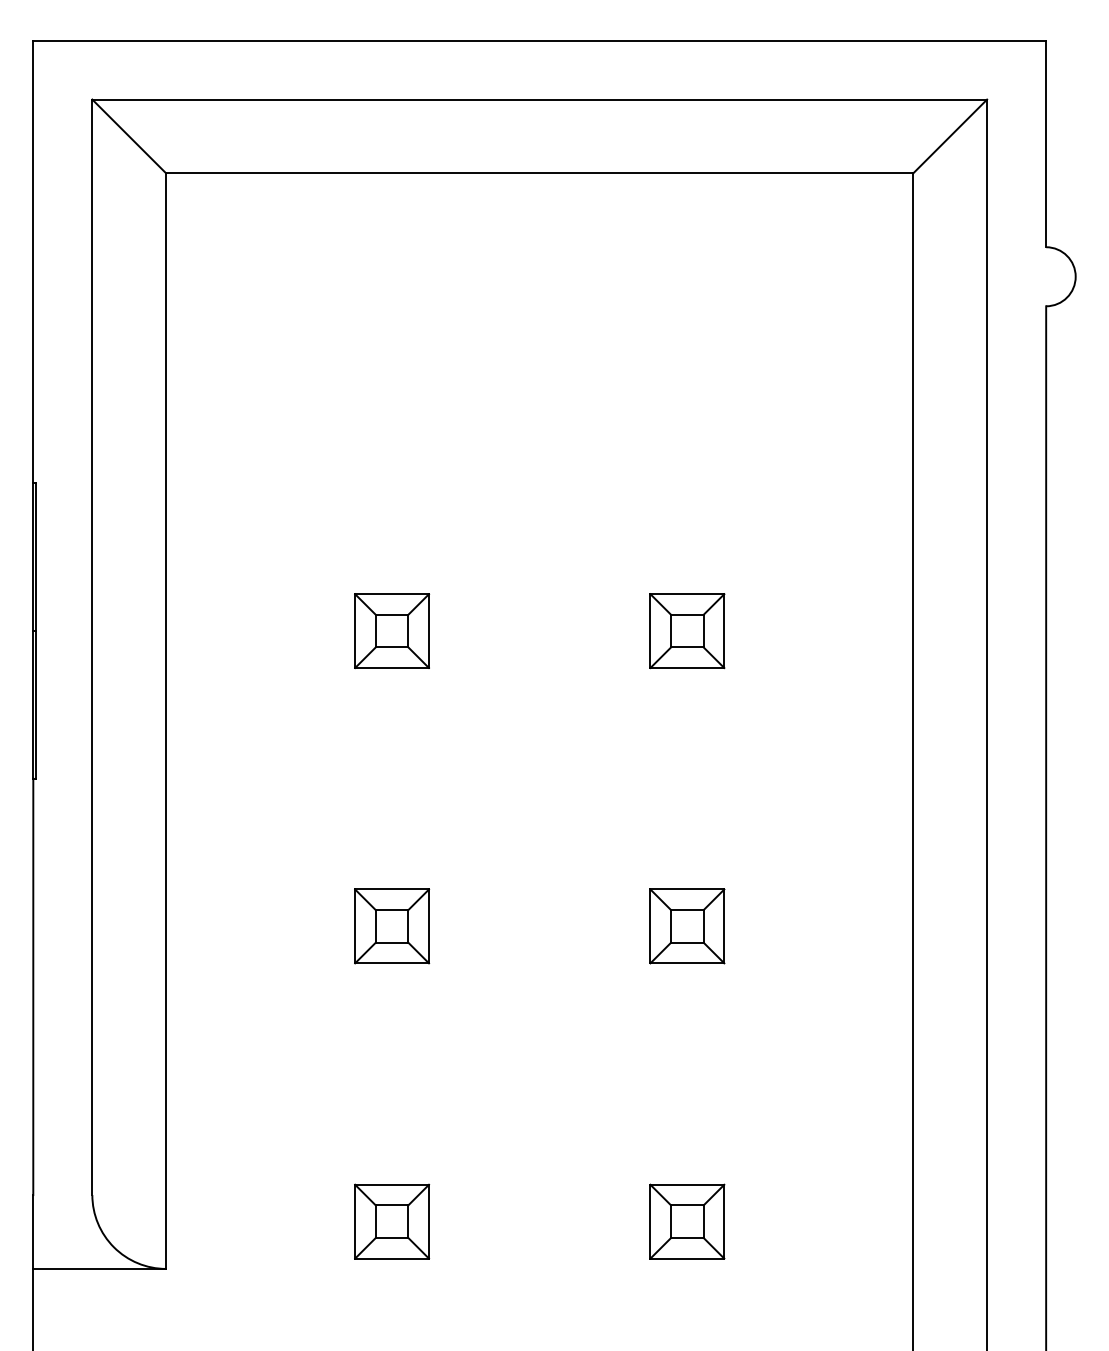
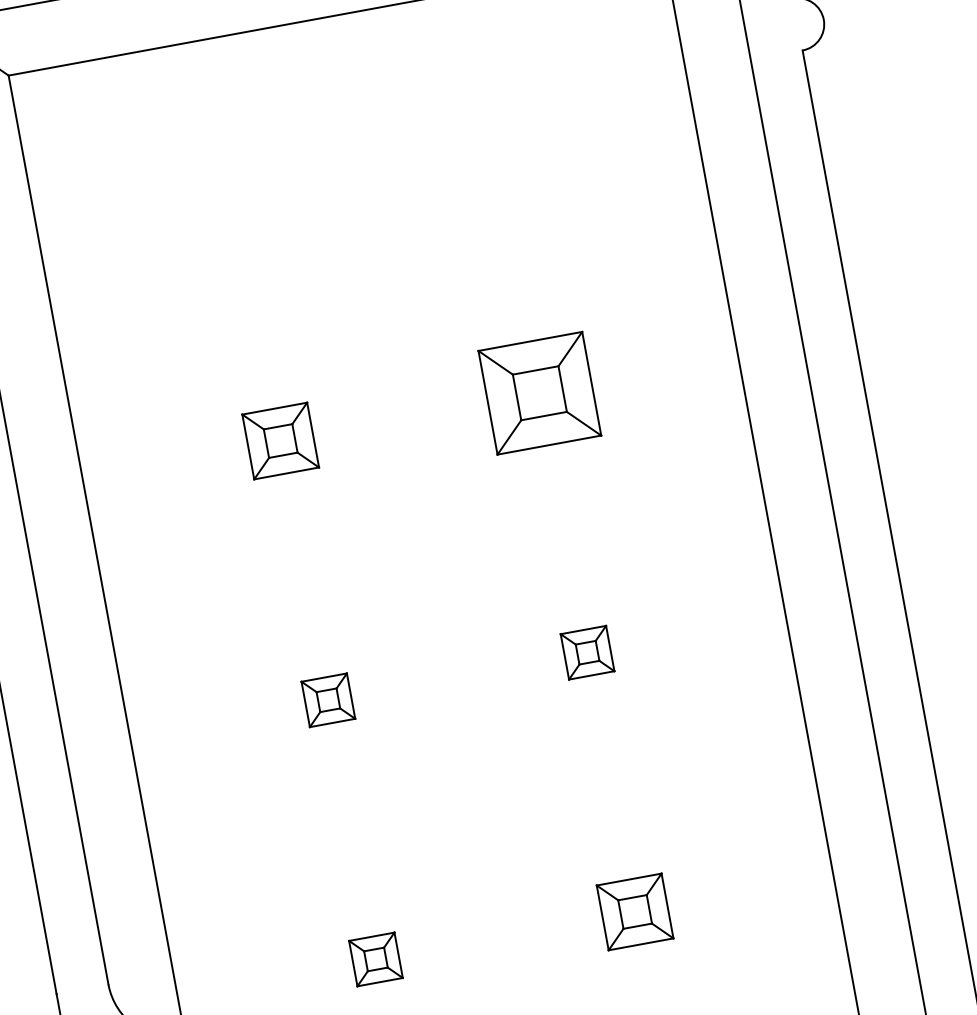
part: (687, 631) -> (540, 393), size x1.6
part: (392, 926) -> (328, 700), size x0.7
part: (687, 926) -> (587, 652), size x0.7
part: (392, 1221) -> (376, 959), size x0.7

